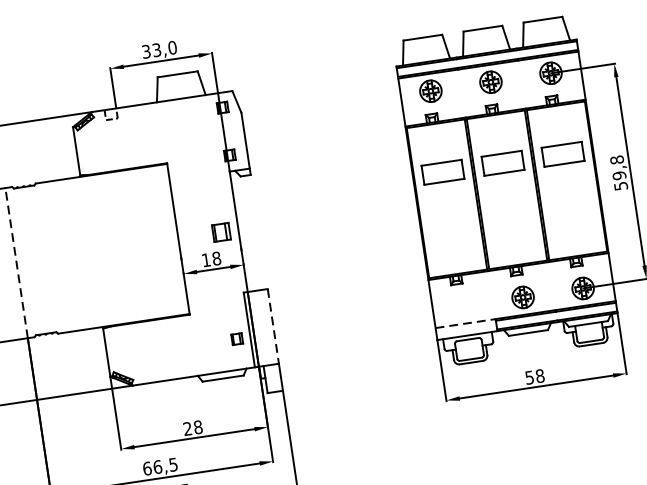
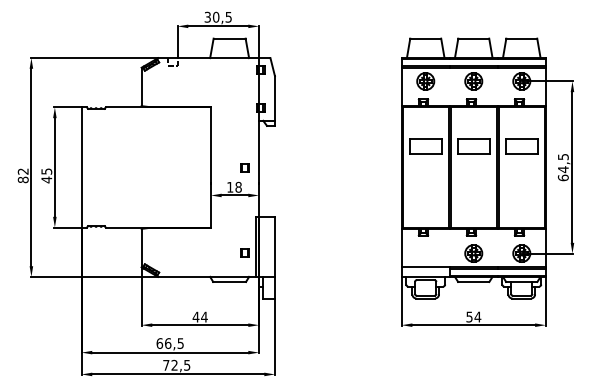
text: (164, 47) -> (222, 16), 33,0 -> 30,5
text: (617, 173) -> (562, 167), 59,8 -> 64,5
part: (220, 232) -> (244, 167), size x0.62
line: (16, 263) -> (81, 167), dashed -> solid
line: (466, 323) -> (426, 267), dashed -> solid
line: (274, 326) -> (275, 247), dashed -> solid
text: (539, 375) -> (477, 316), 58 -> 54
text: (191, 427) -> (199, 316), 28 -> 44

